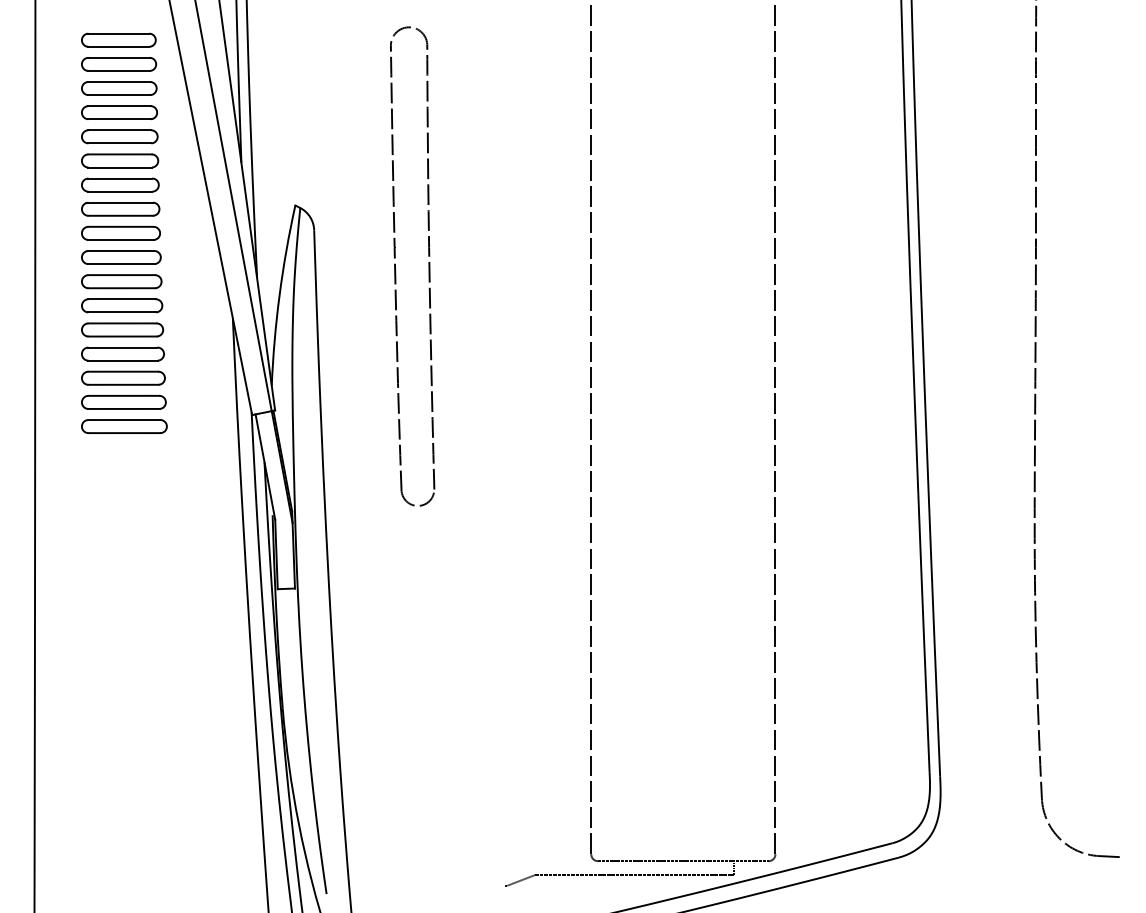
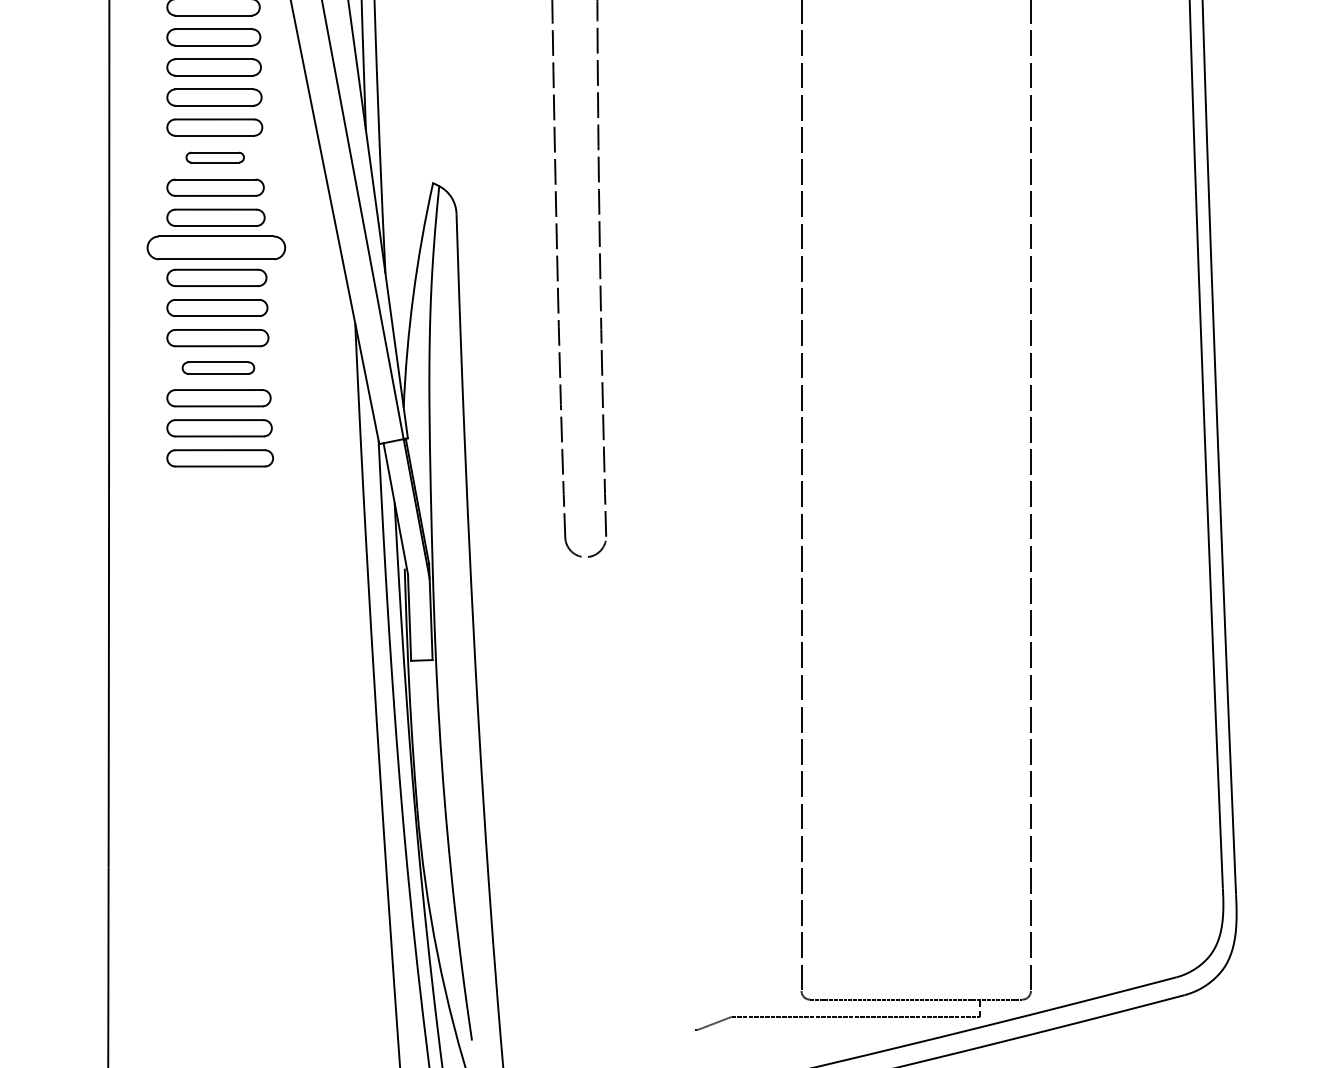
part: (120, 184) -> (215, 156), size x0.6
part: (121, 257) -> (216, 247), size x1.4
part: (122, 353) -> (217, 367), size x0.7

